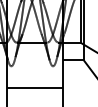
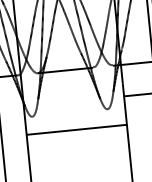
line: (34, 87) -> (75, 129), moved

